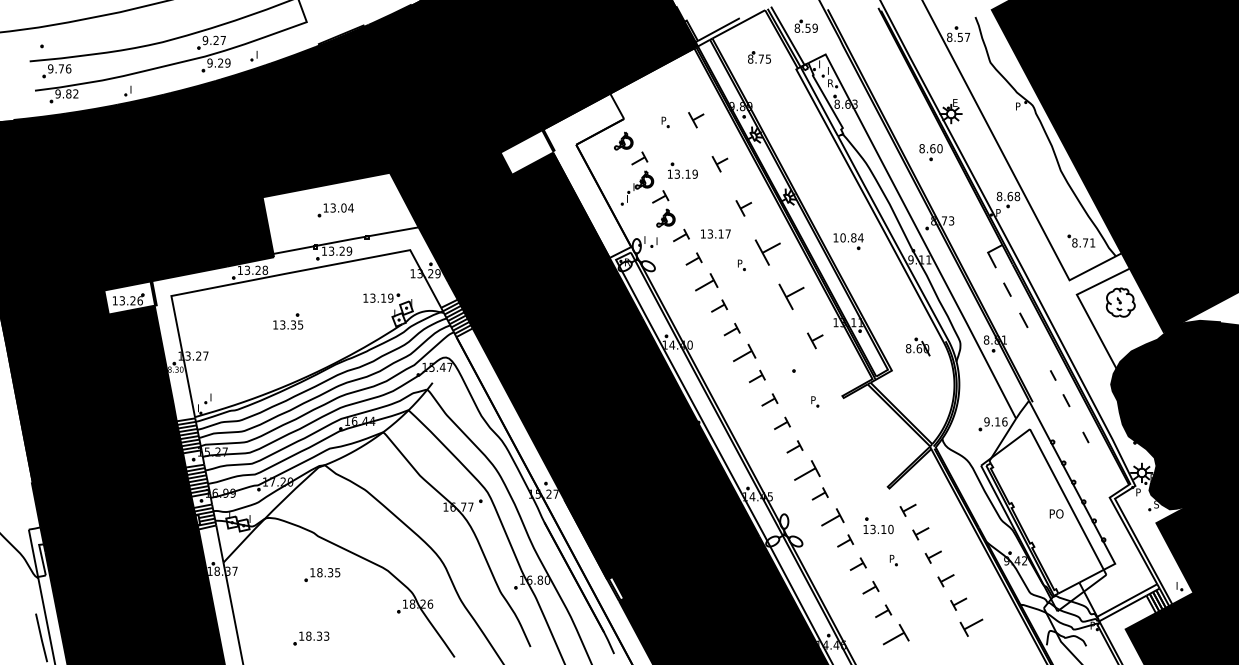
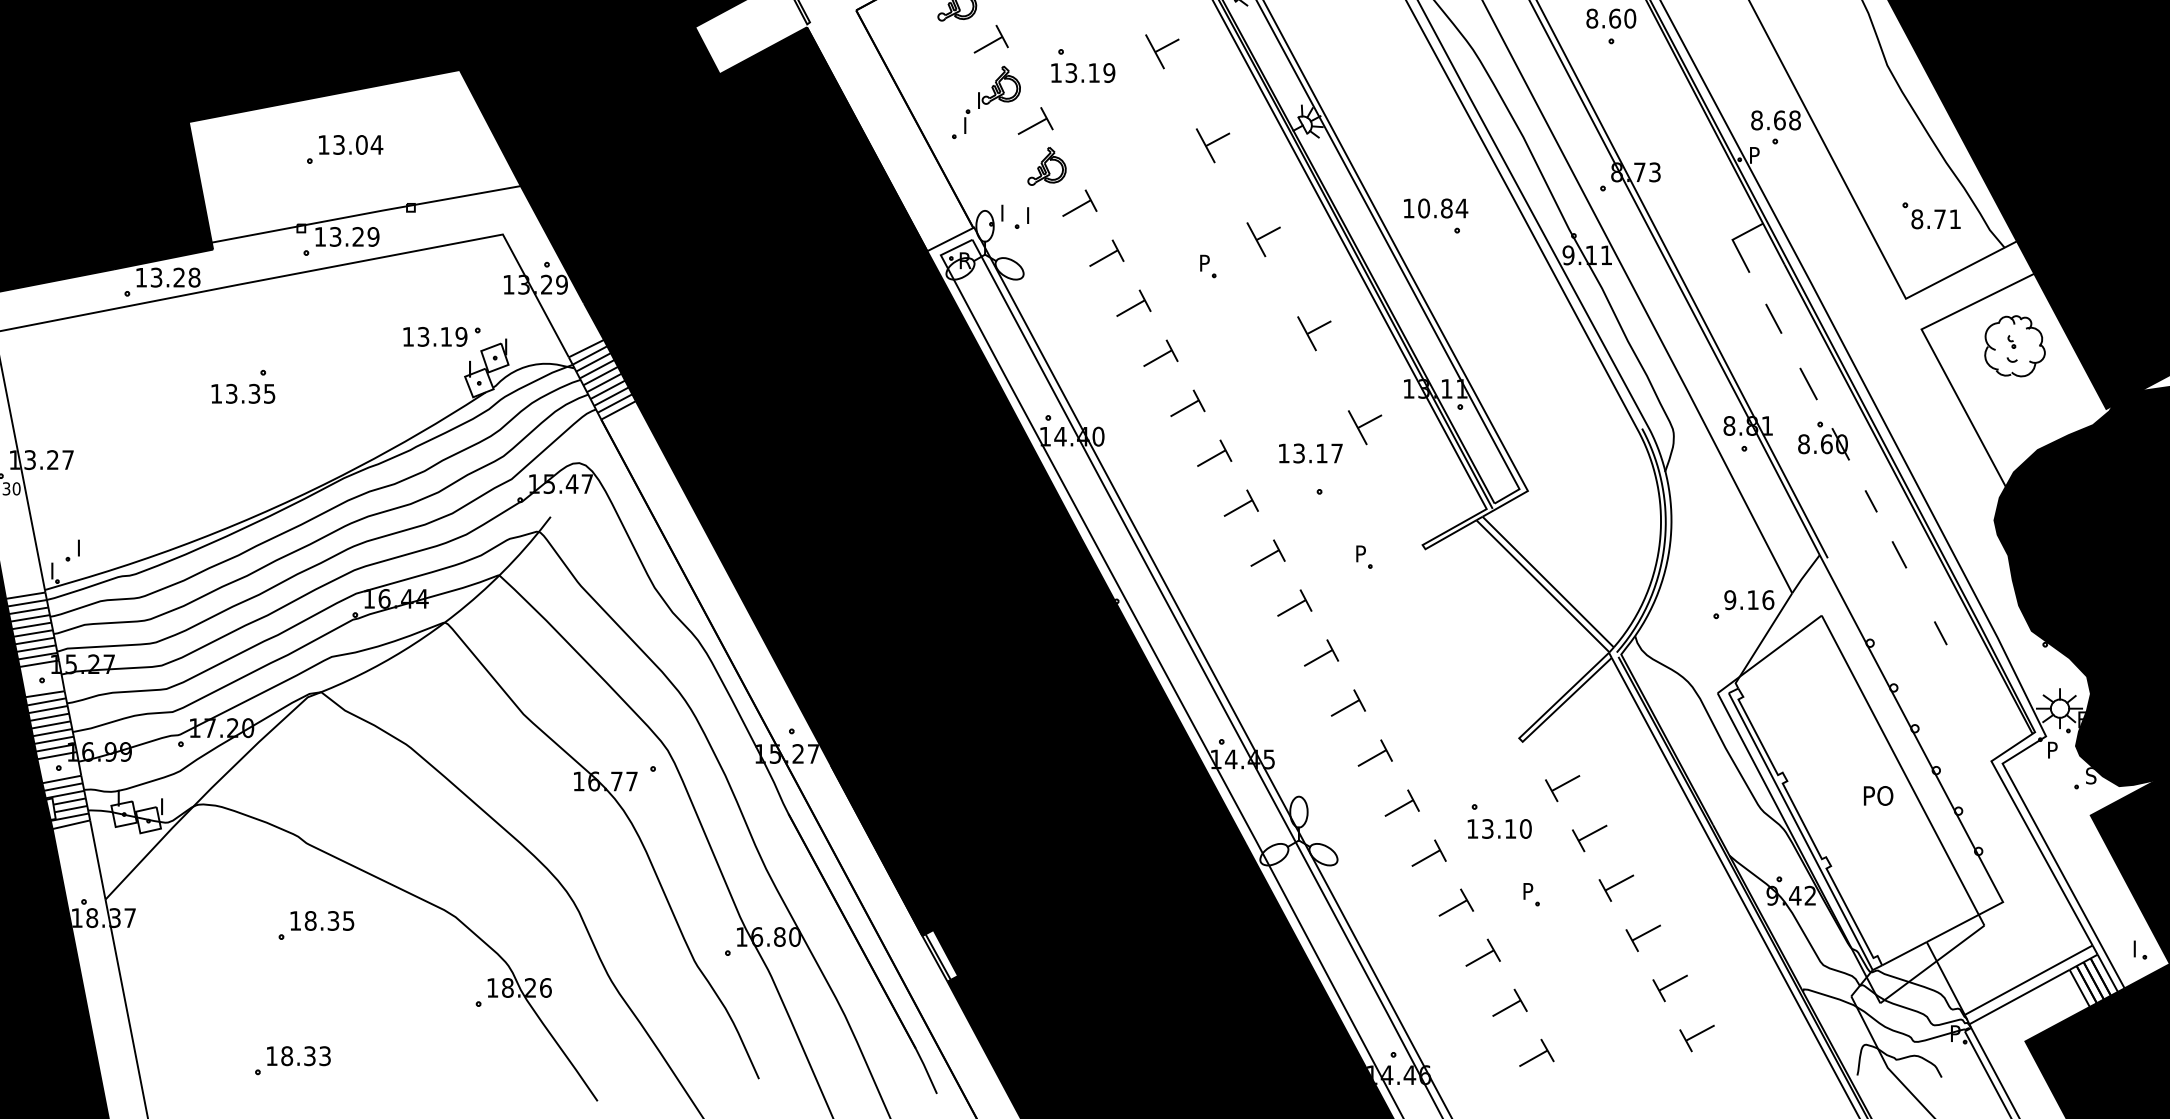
text: (715, 233) -> (1309, 452), moved
part: (767, 252) -> (1263, 239), size x0.62
part: (706, 282) -> (1133, 303), size x0.71
part: (791, 296) -> (1314, 333), size x0.62
part: (918, 346) -> (1824, 439), moved
part: (744, 352) -> (1214, 452), size x0.71
part: (807, 469) -> (1348, 701), size x0.62
part: (832, 517) -> (1401, 803), size x0.71
part: (970, 627) -> (1695, 1037), size x0.71
part: (895, 634) -> (1535, 1052), size x0.62

